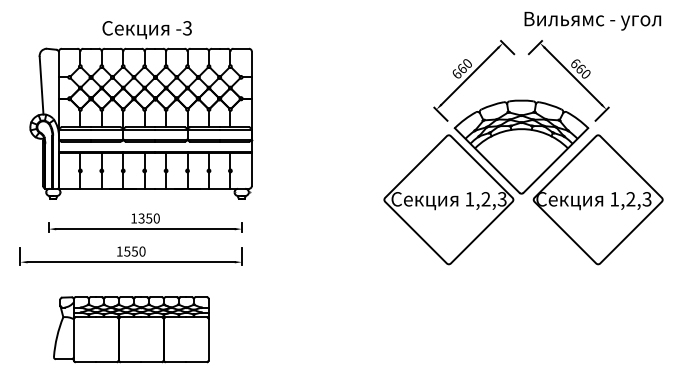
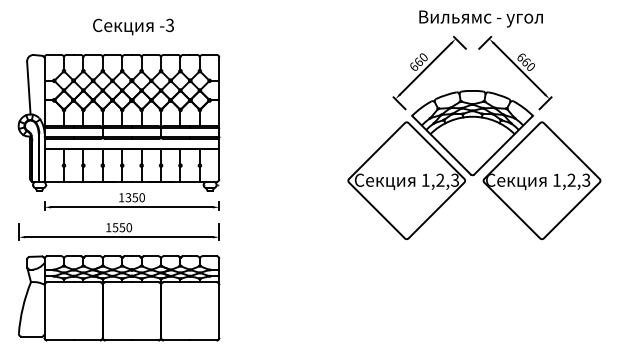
text: (592, 20) -> (480, 18), moved
part: (140, 123) -> (118, 122), moved
part: (131, 329) -> (119, 298), size x1.43

